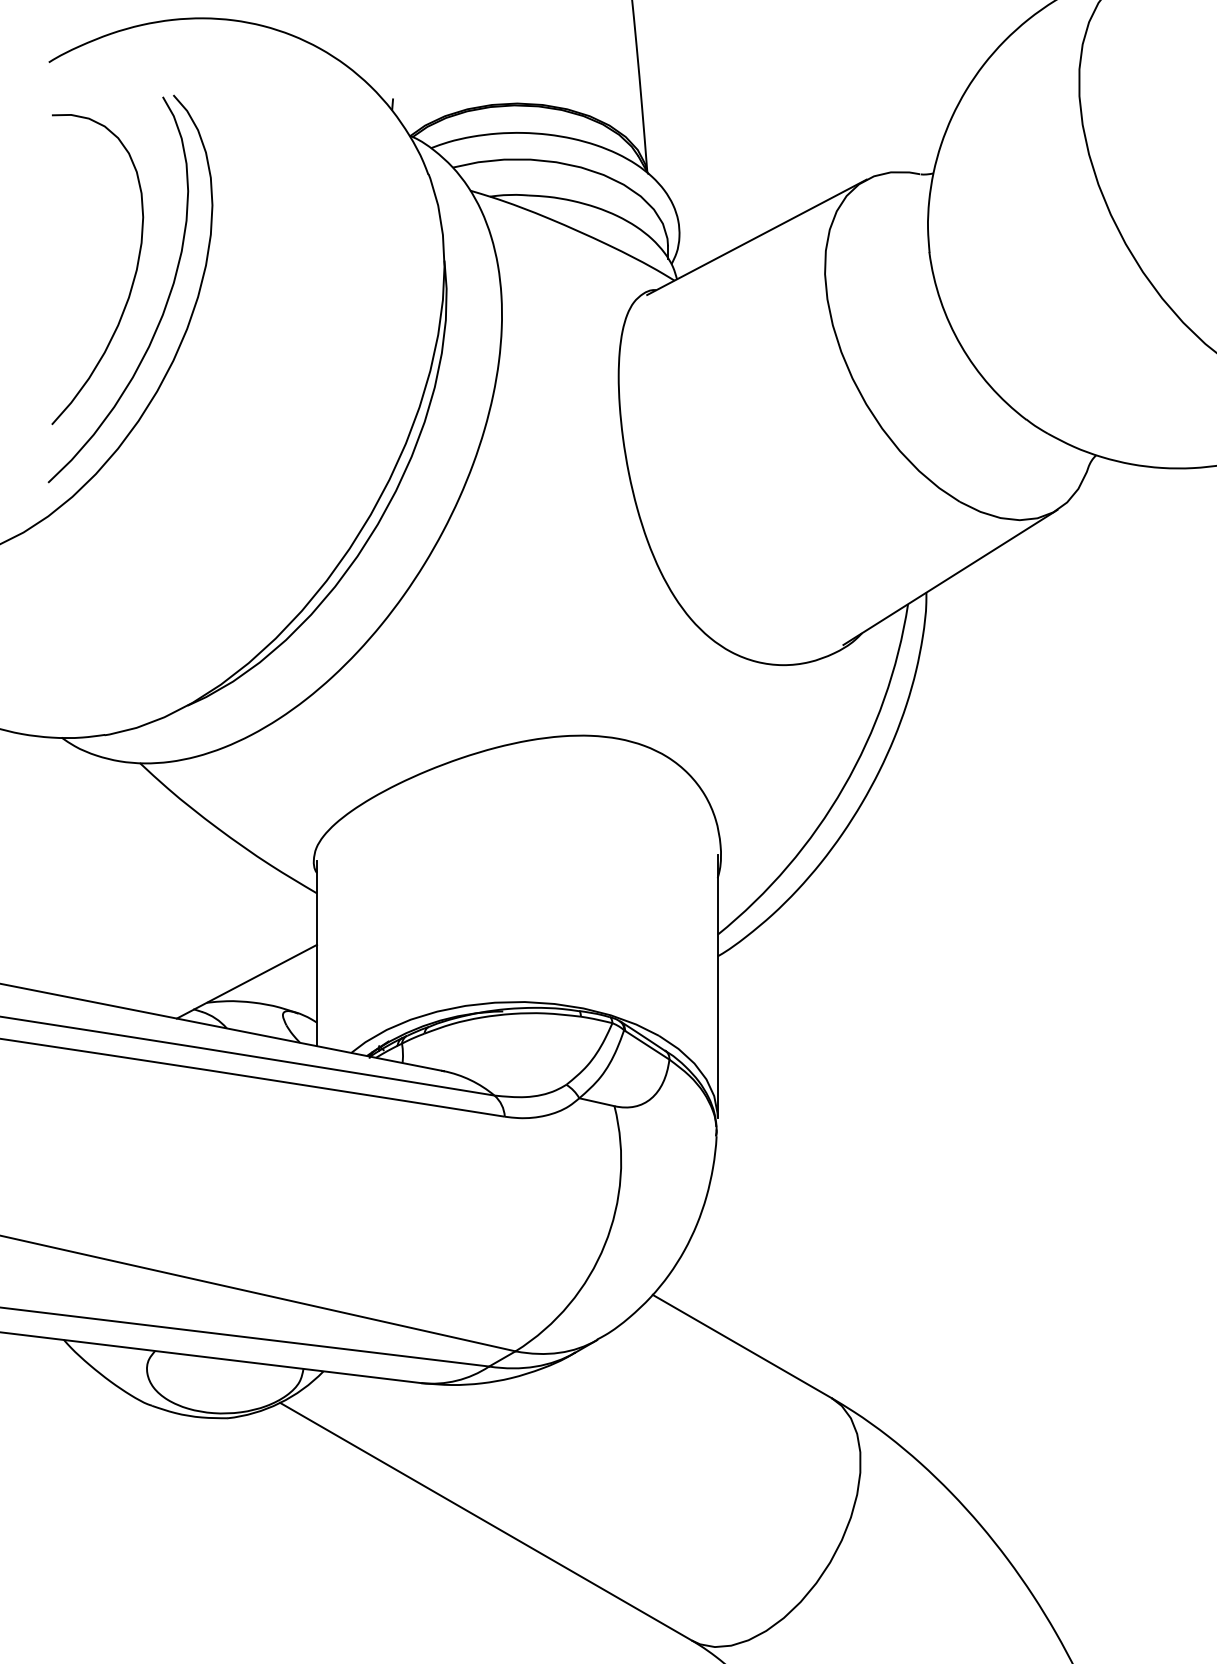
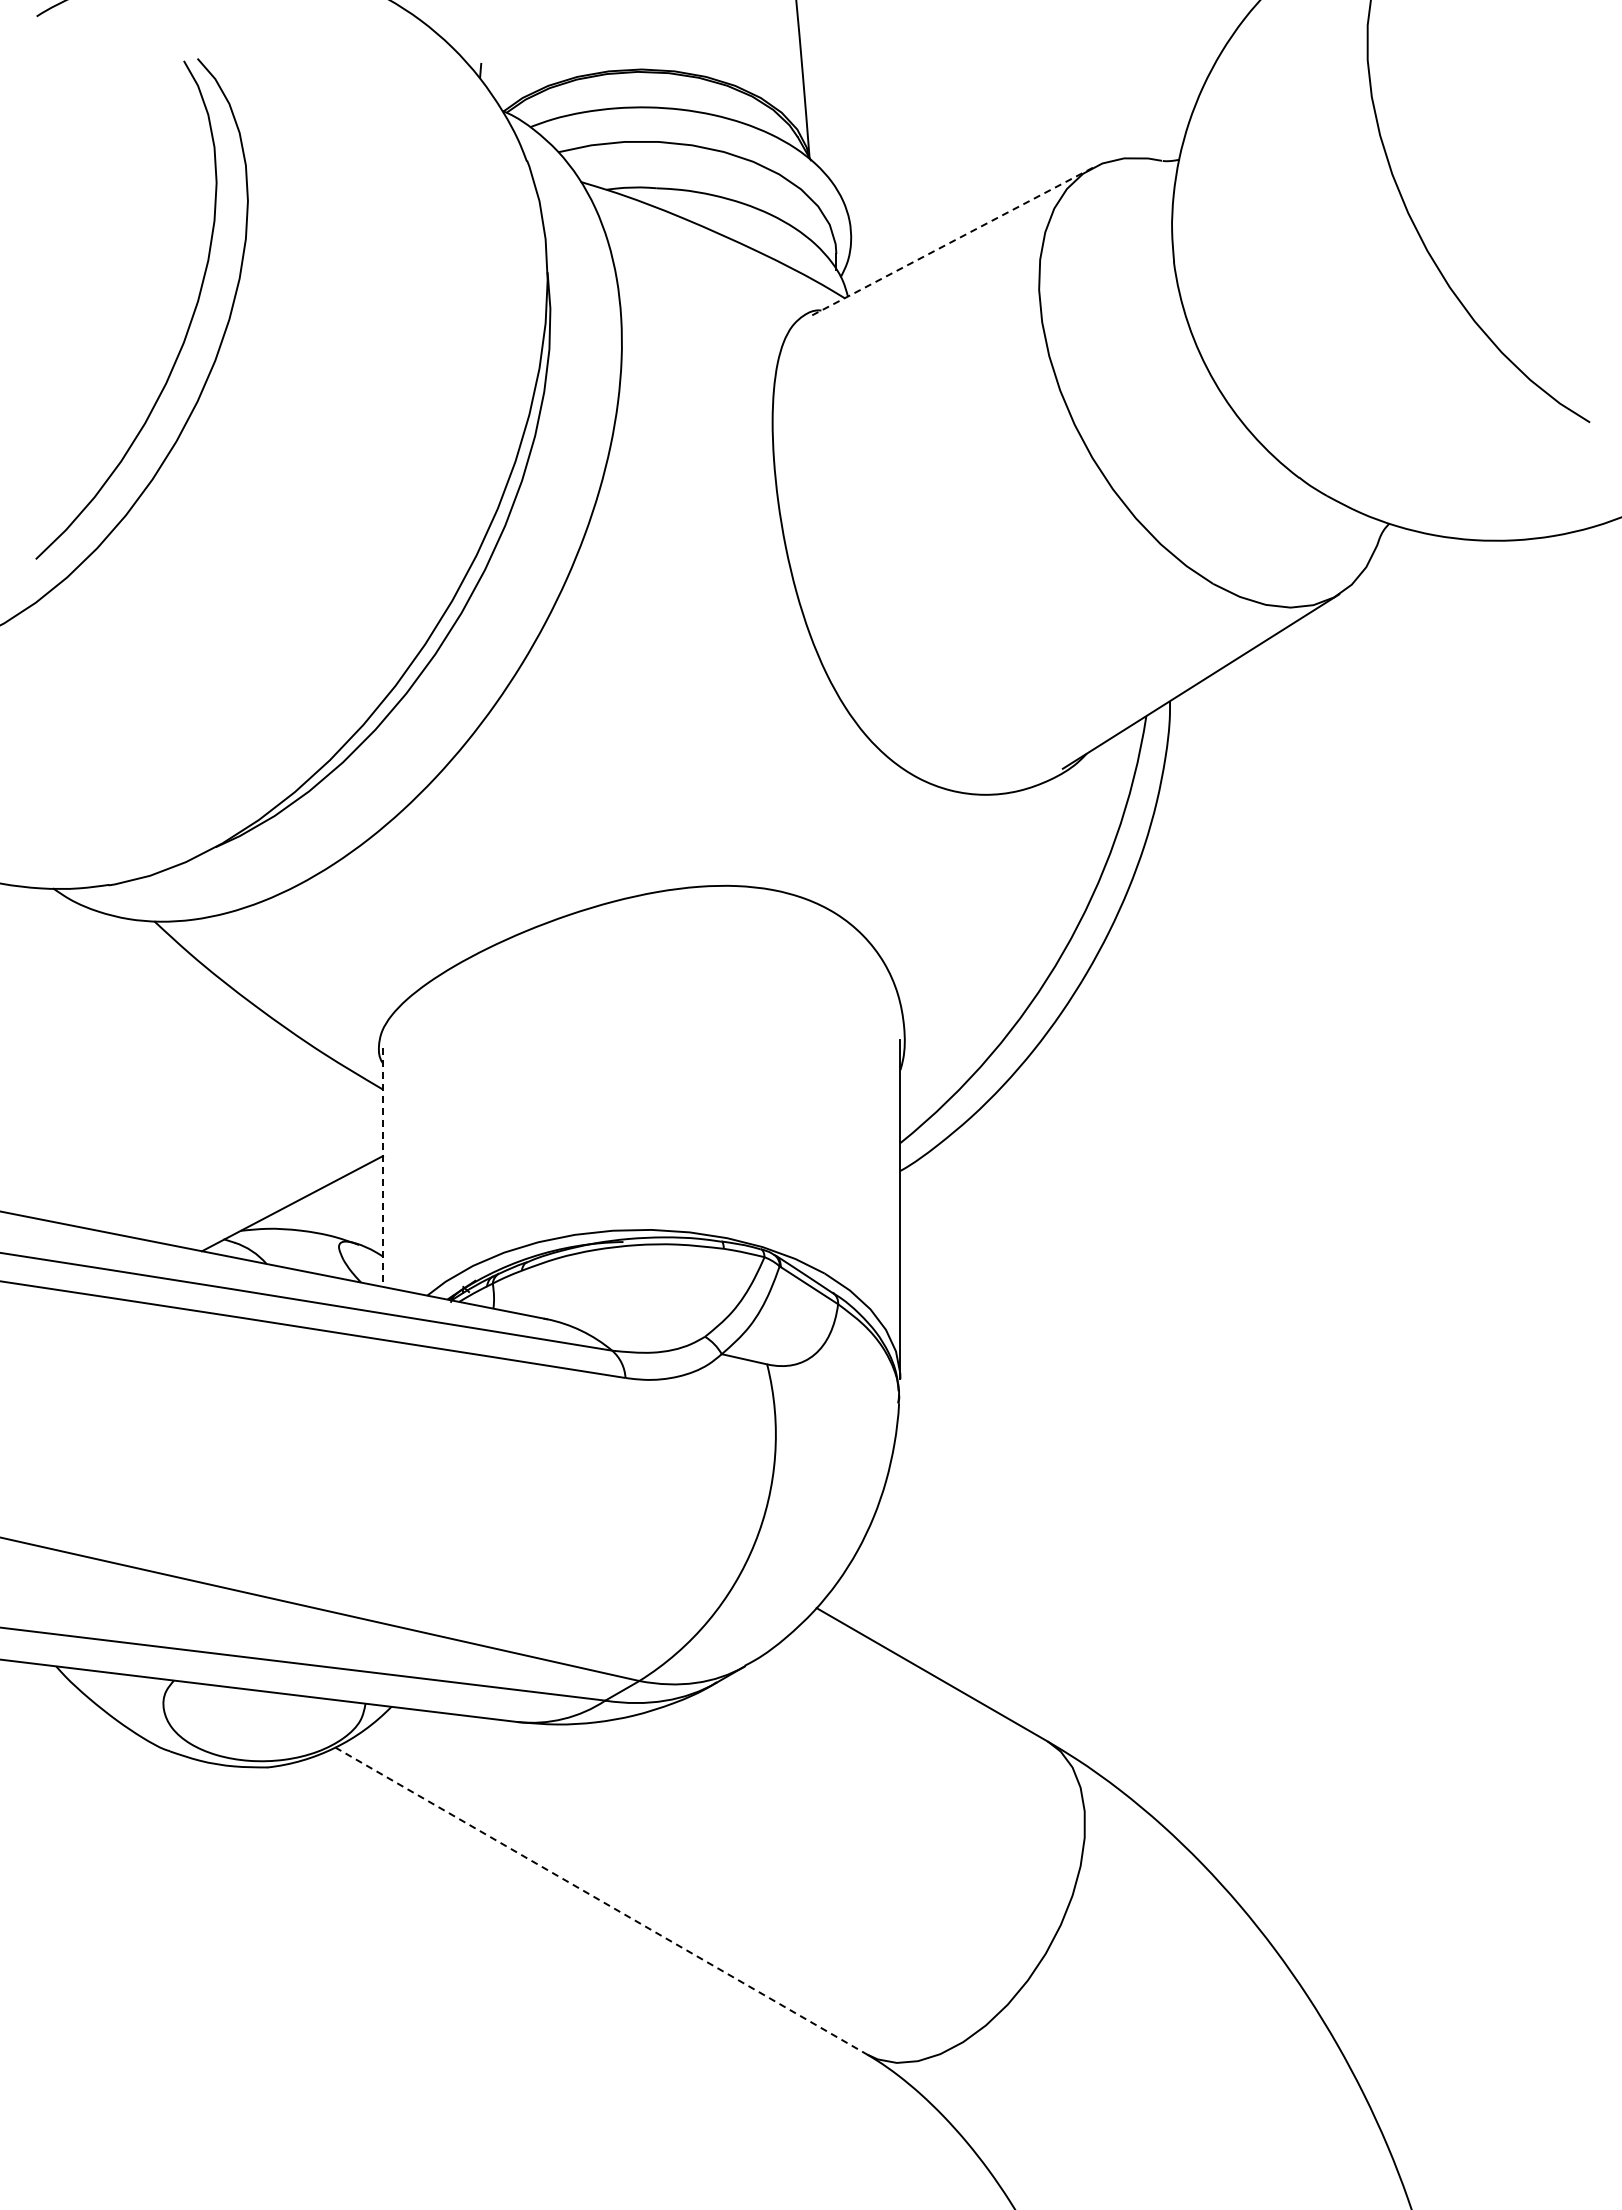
line: (756, 237) -> (950, 242), solid -> dashed
curve: (133, 276) -> (146, 293), removed
line: (317, 953) -> (383, 1167), solid -> dashed
line: (486, 1522) -> (601, 1901), solid -> dashed

